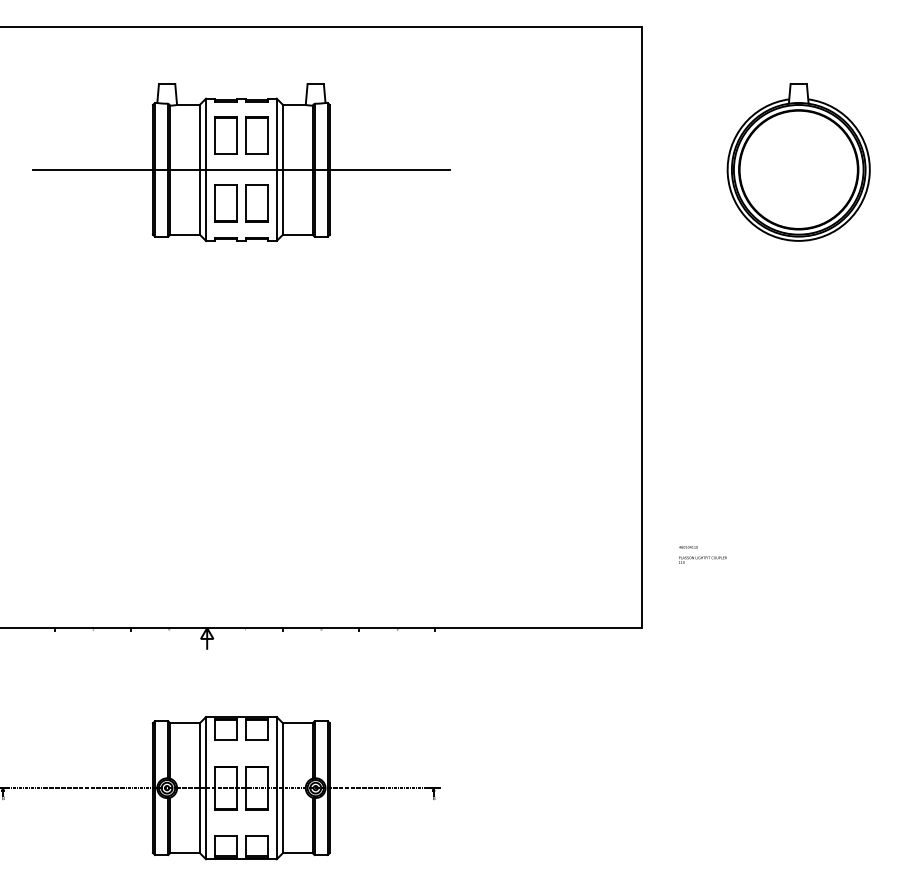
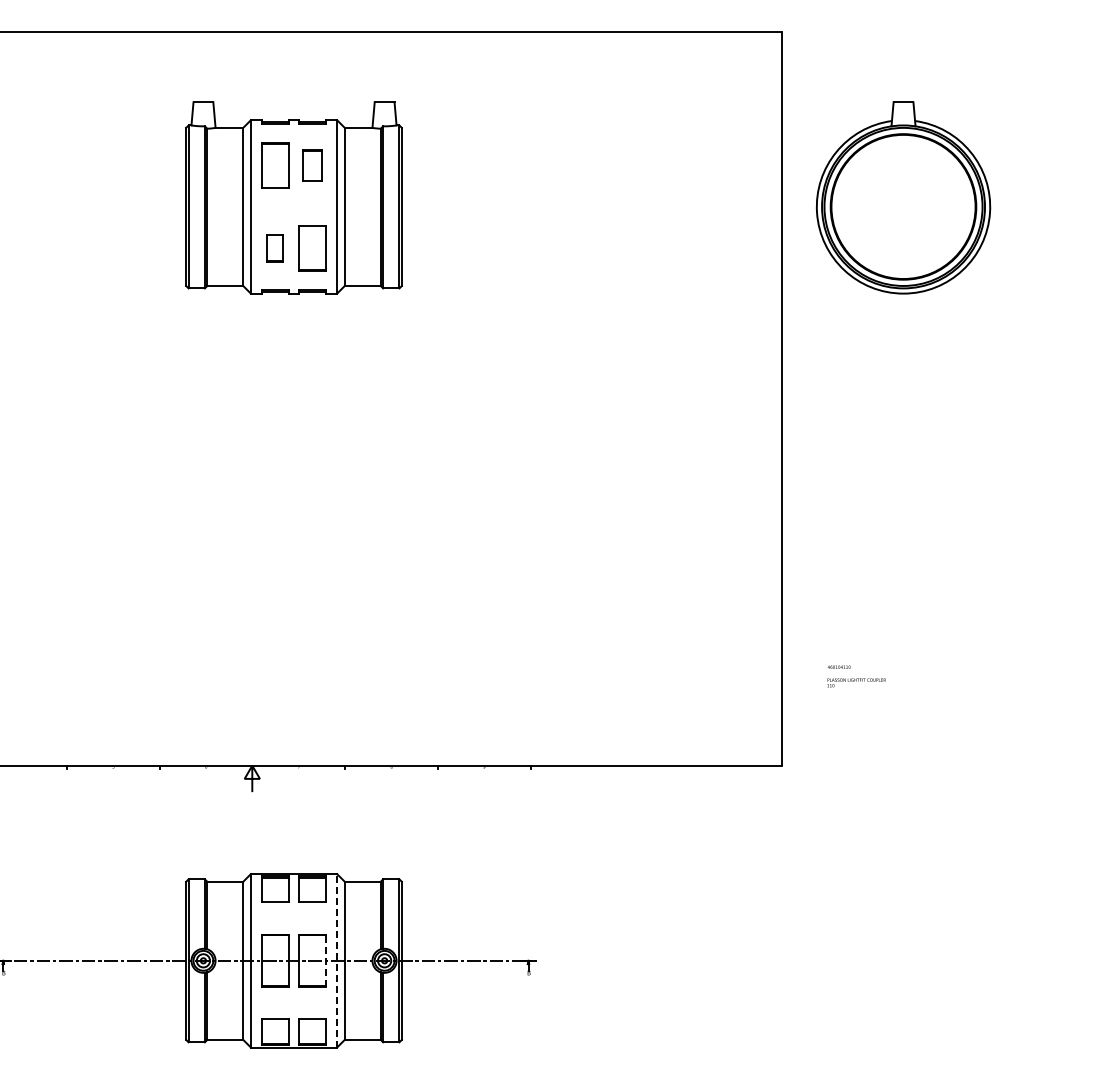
part: (256, 135) -> (312, 165), size x0.7
part: (798, 162) -> (903, 197), moved
line: (240, 169) -> (293, 206), removed
part: (226, 203) -> (275, 248), size x0.6
line: (268, 787) -> (326, 960), solid -> dashed
line: (277, 787) -> (337, 960), solid -> dashed

